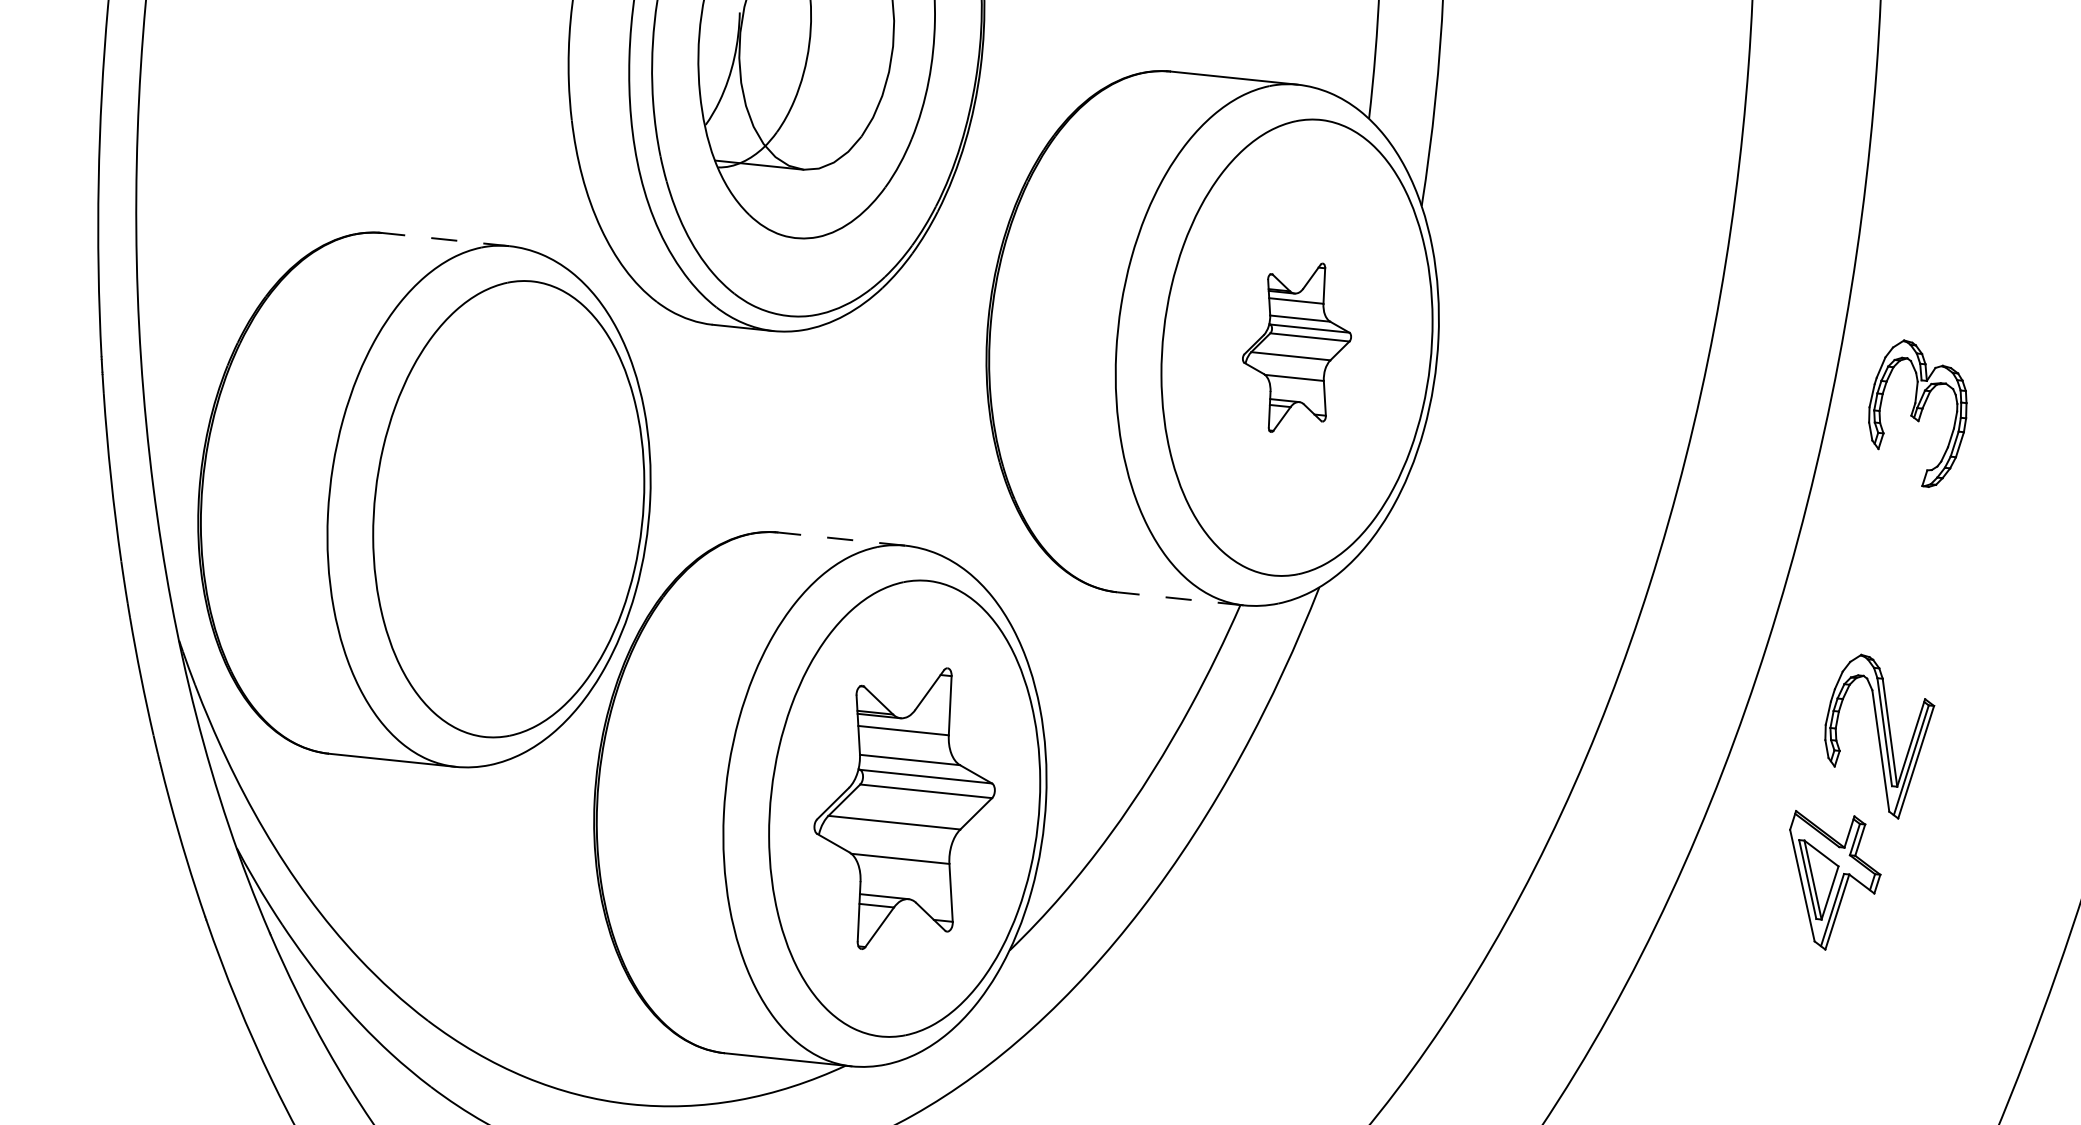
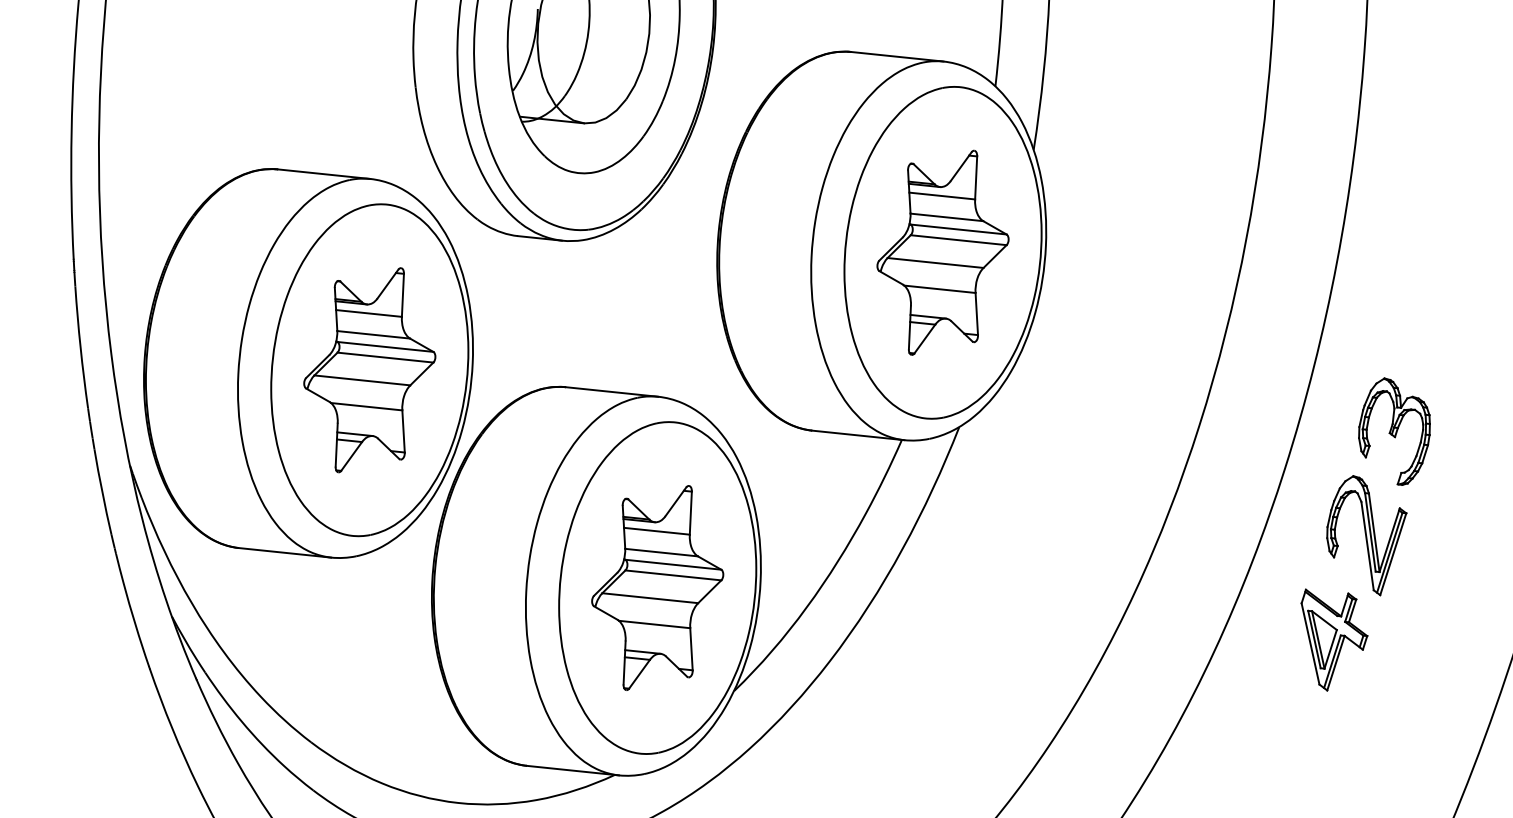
line: (446, 239) -> (324, 174), dashed -> solid
part: (1296, 347) -> (942, 252), size x1.67
part: (1917, 413) -> (1394, 431), moved
part: (508, 508) -> (369, 369), added
line: (841, 539) -> (611, 392), dashed -> solid
line: (1180, 598) -> (858, 435), dashed -> solid

